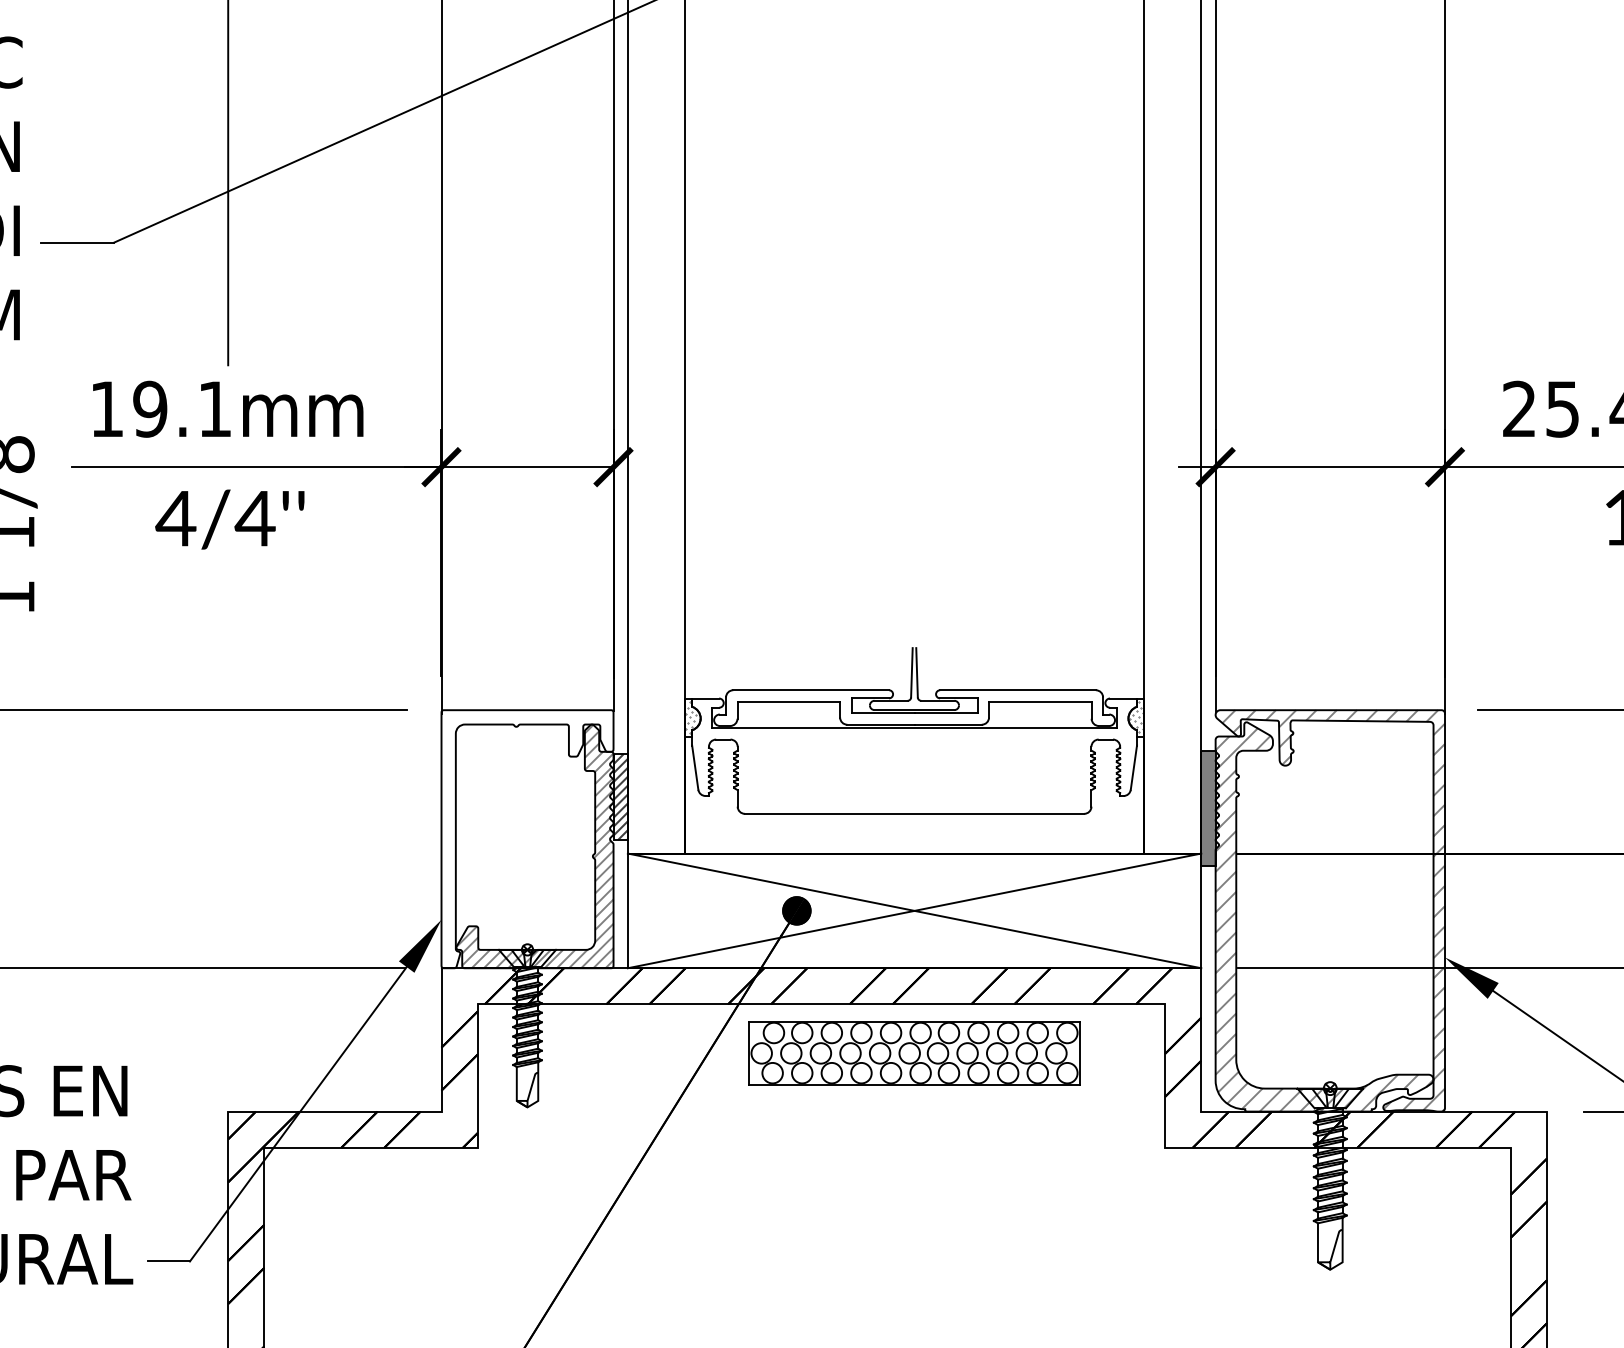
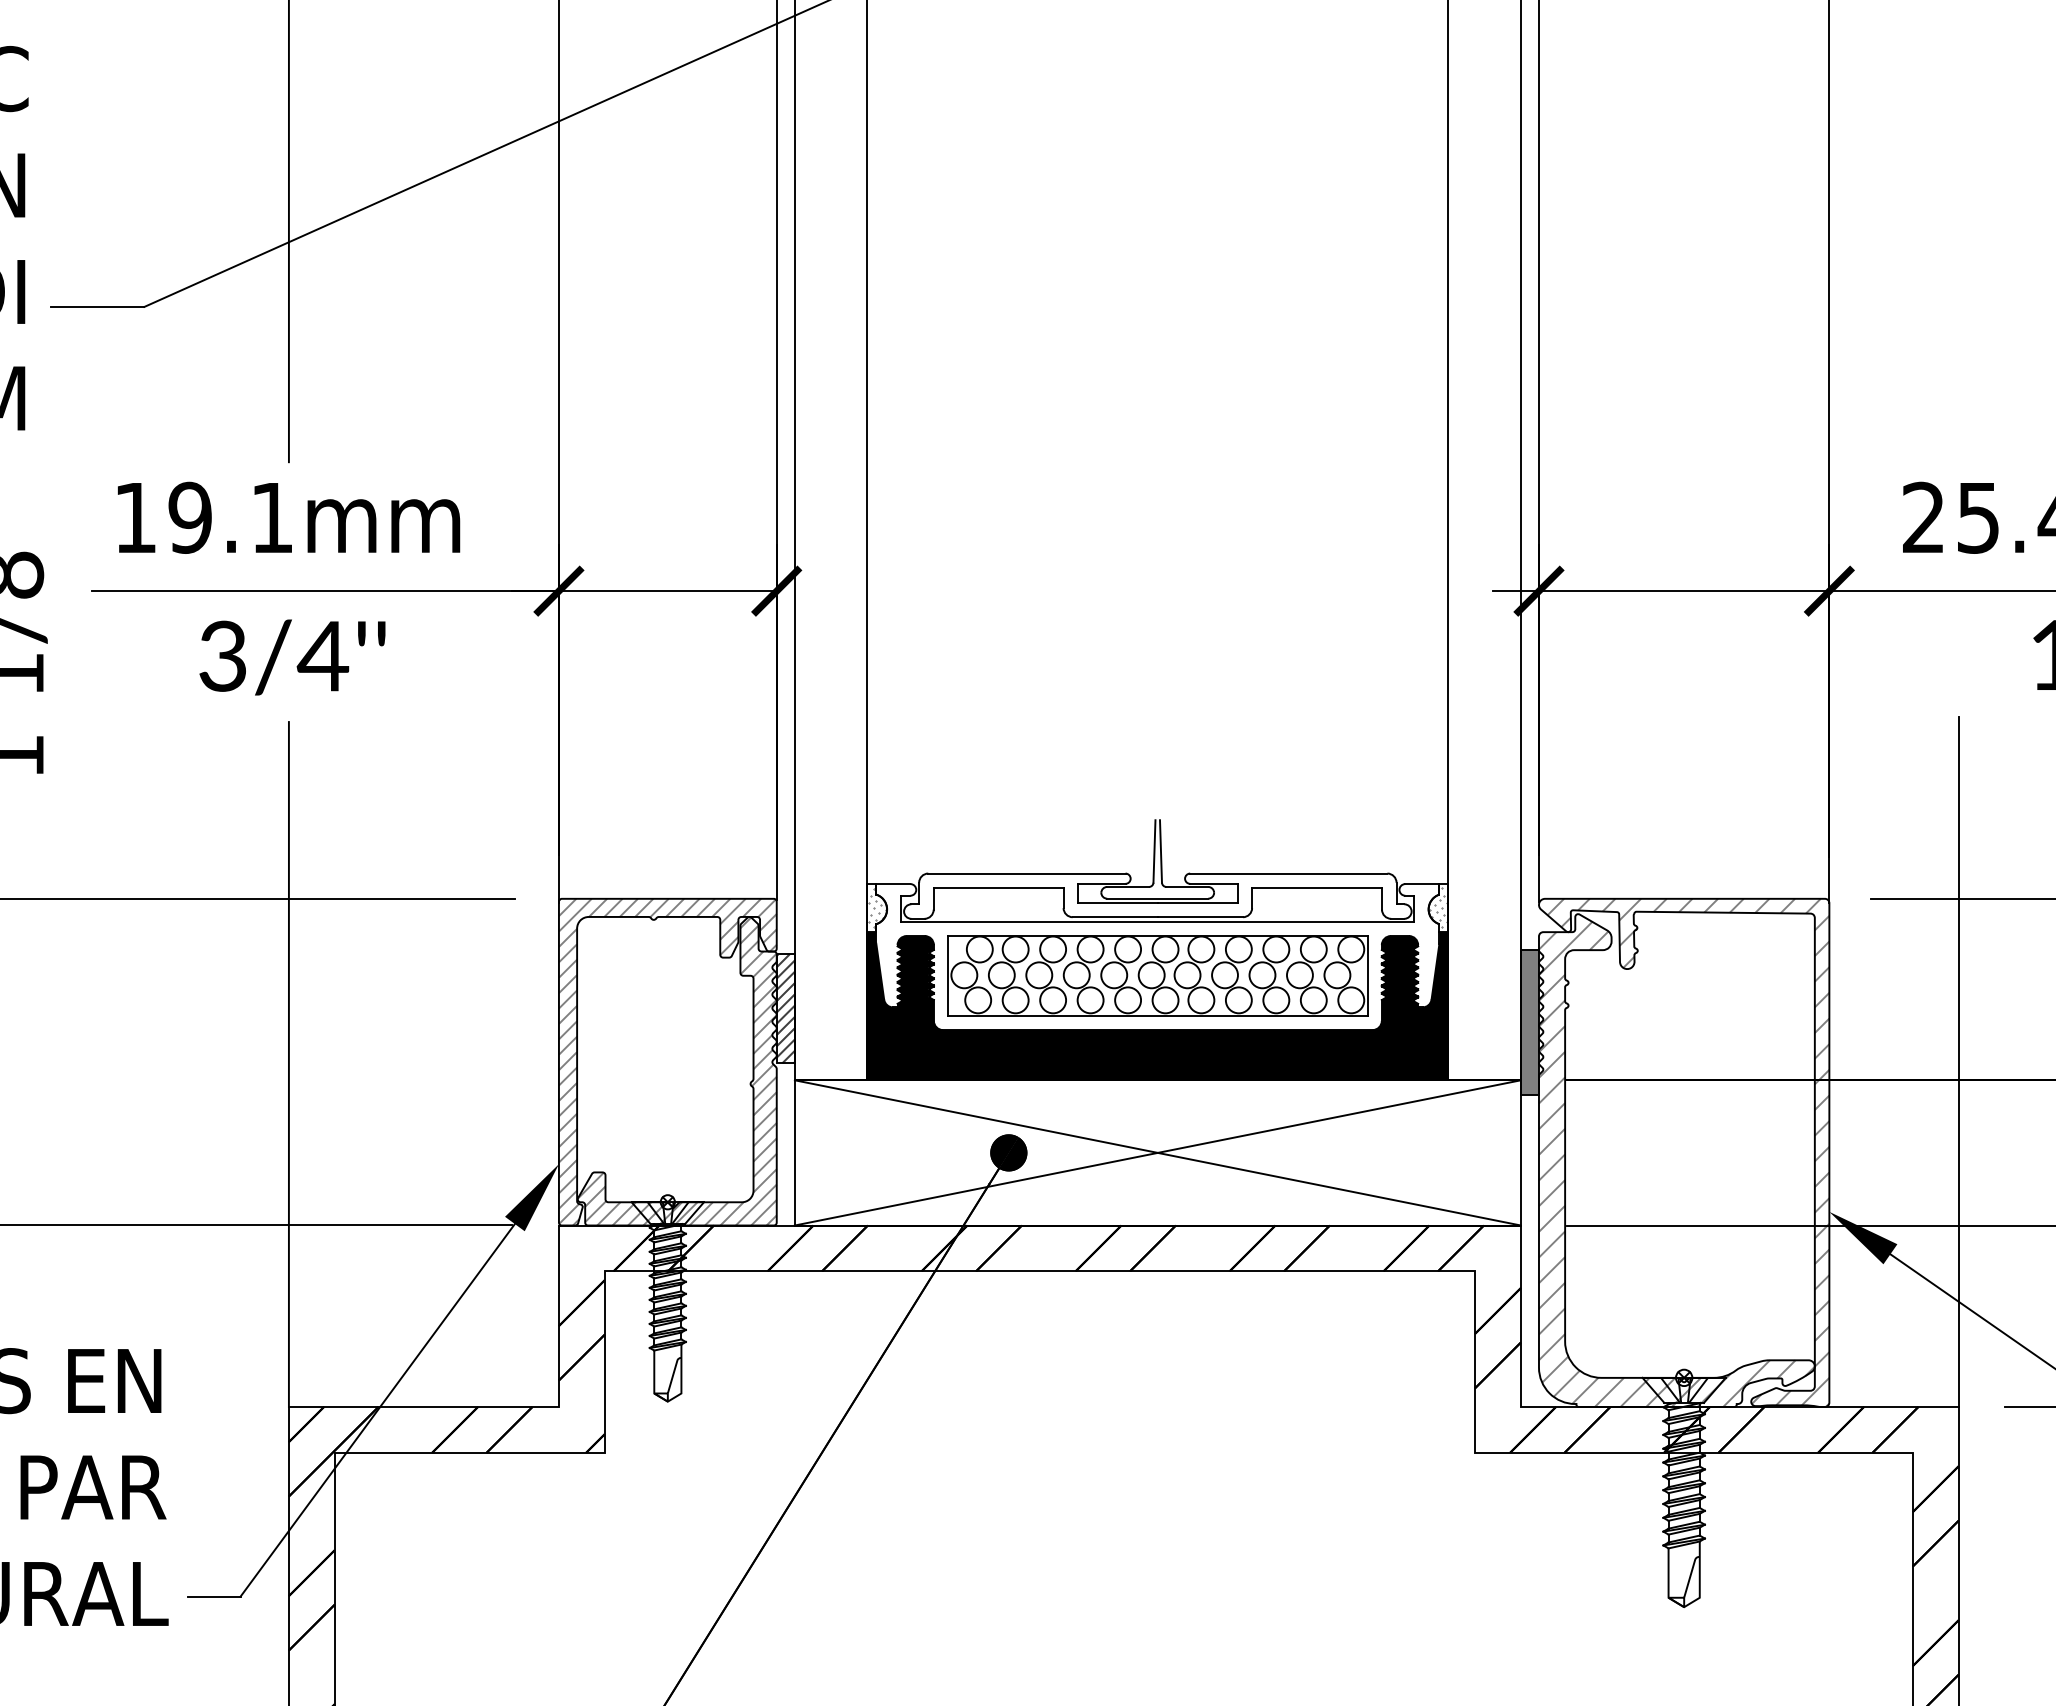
text: (175, 517) -> (222, 655), 4/4''\f] -> 3/4''\f]
fill: (914, 795) -> (1157, 1006), added
hatch: (527, 838) -> (667, 1061), added
line: (1547, 838) -> (1958, 1061), added
line: (227, 841) -> (288, 1064), added
part: (914, 1053) -> (1157, 975), moved

